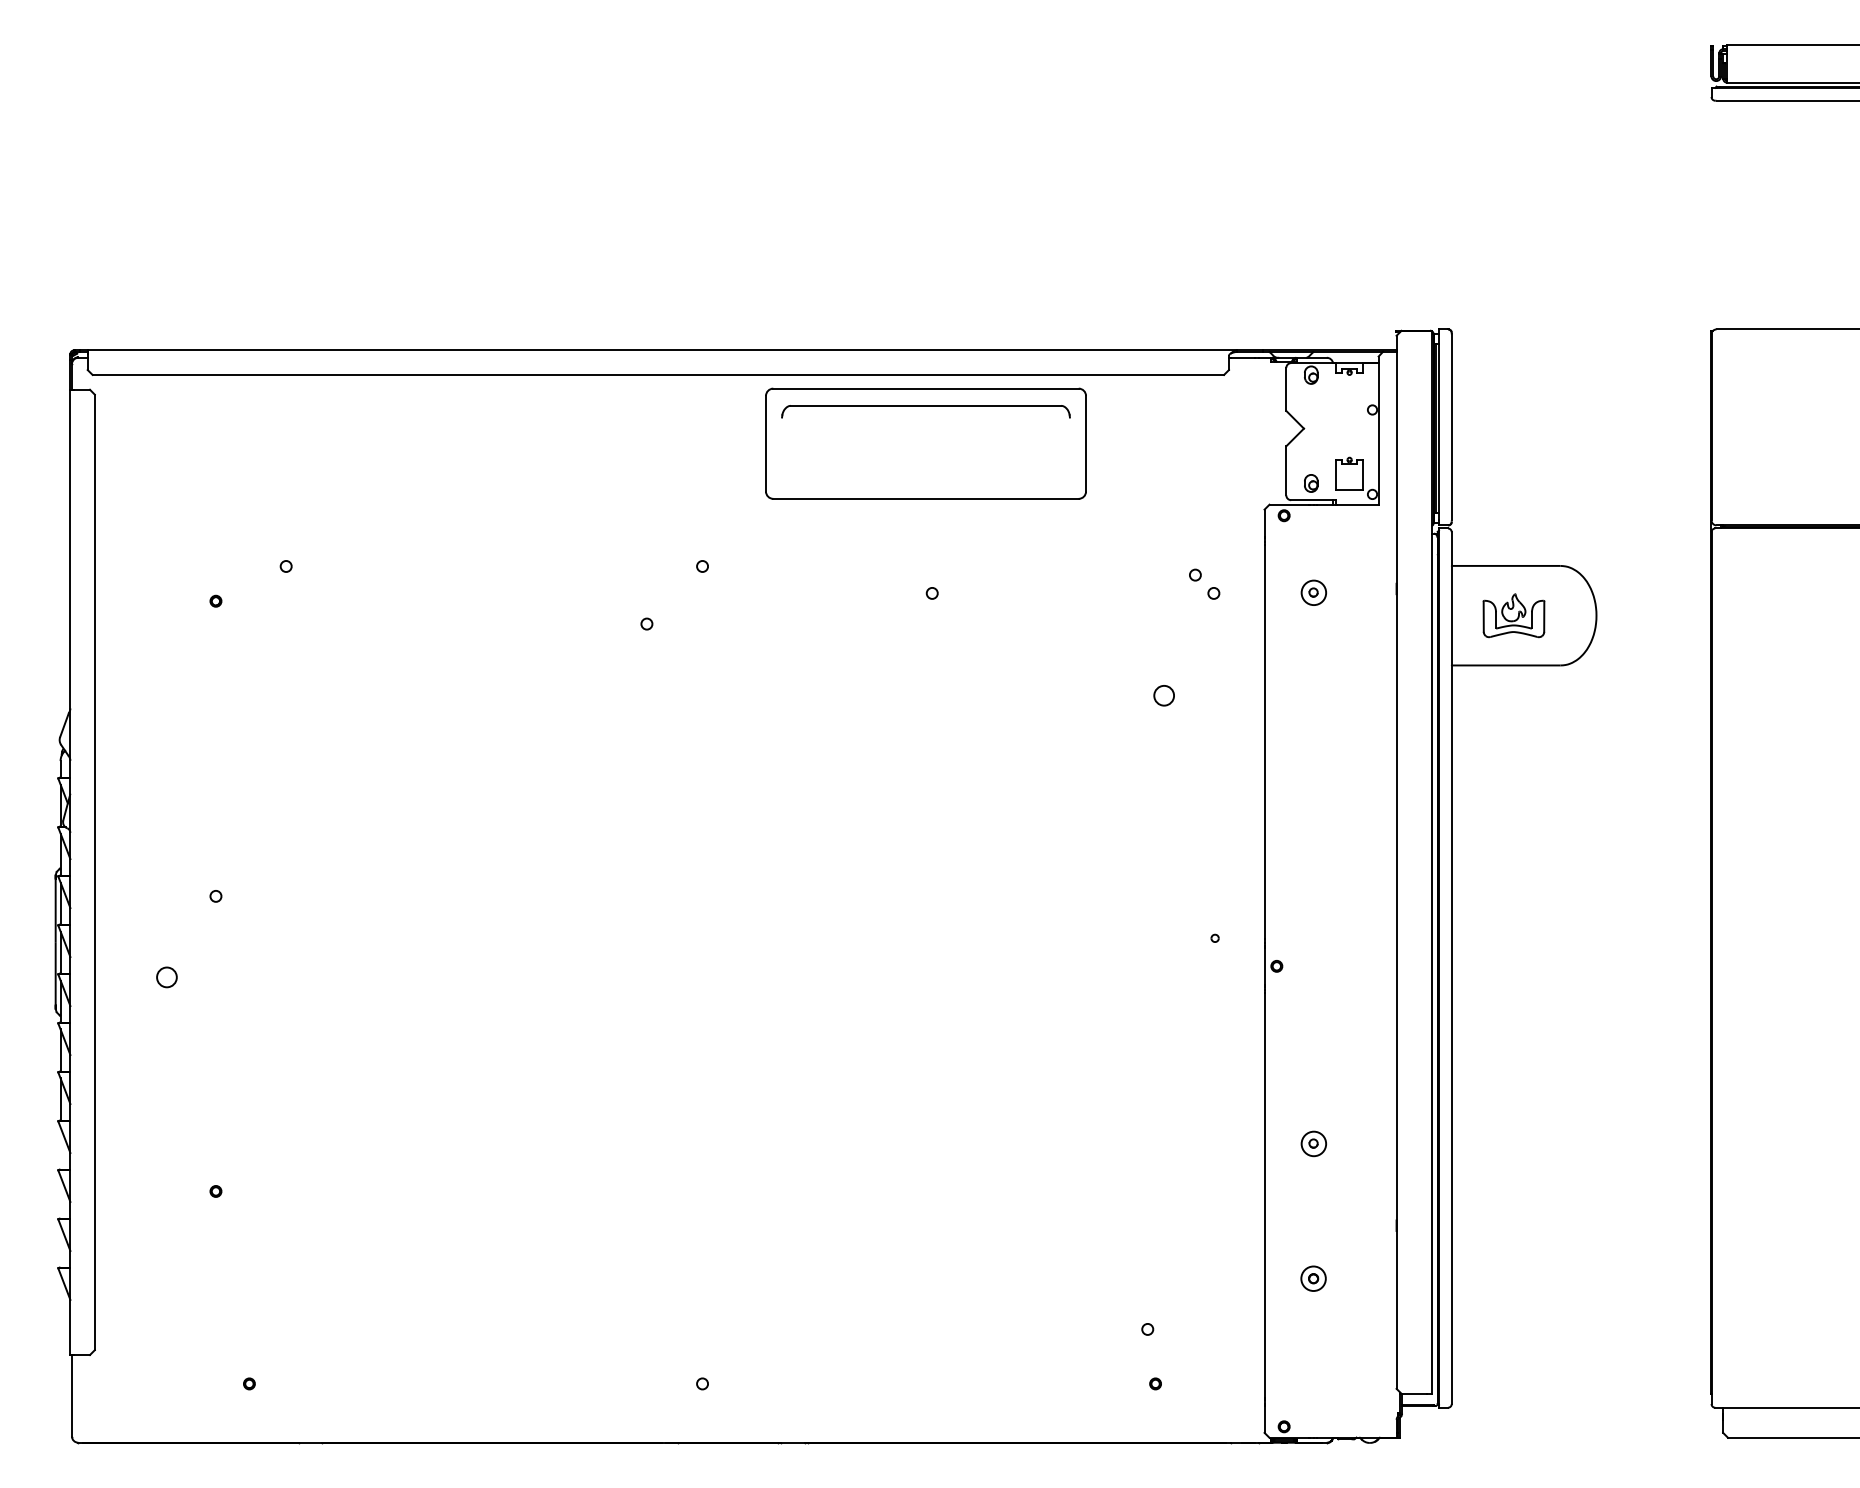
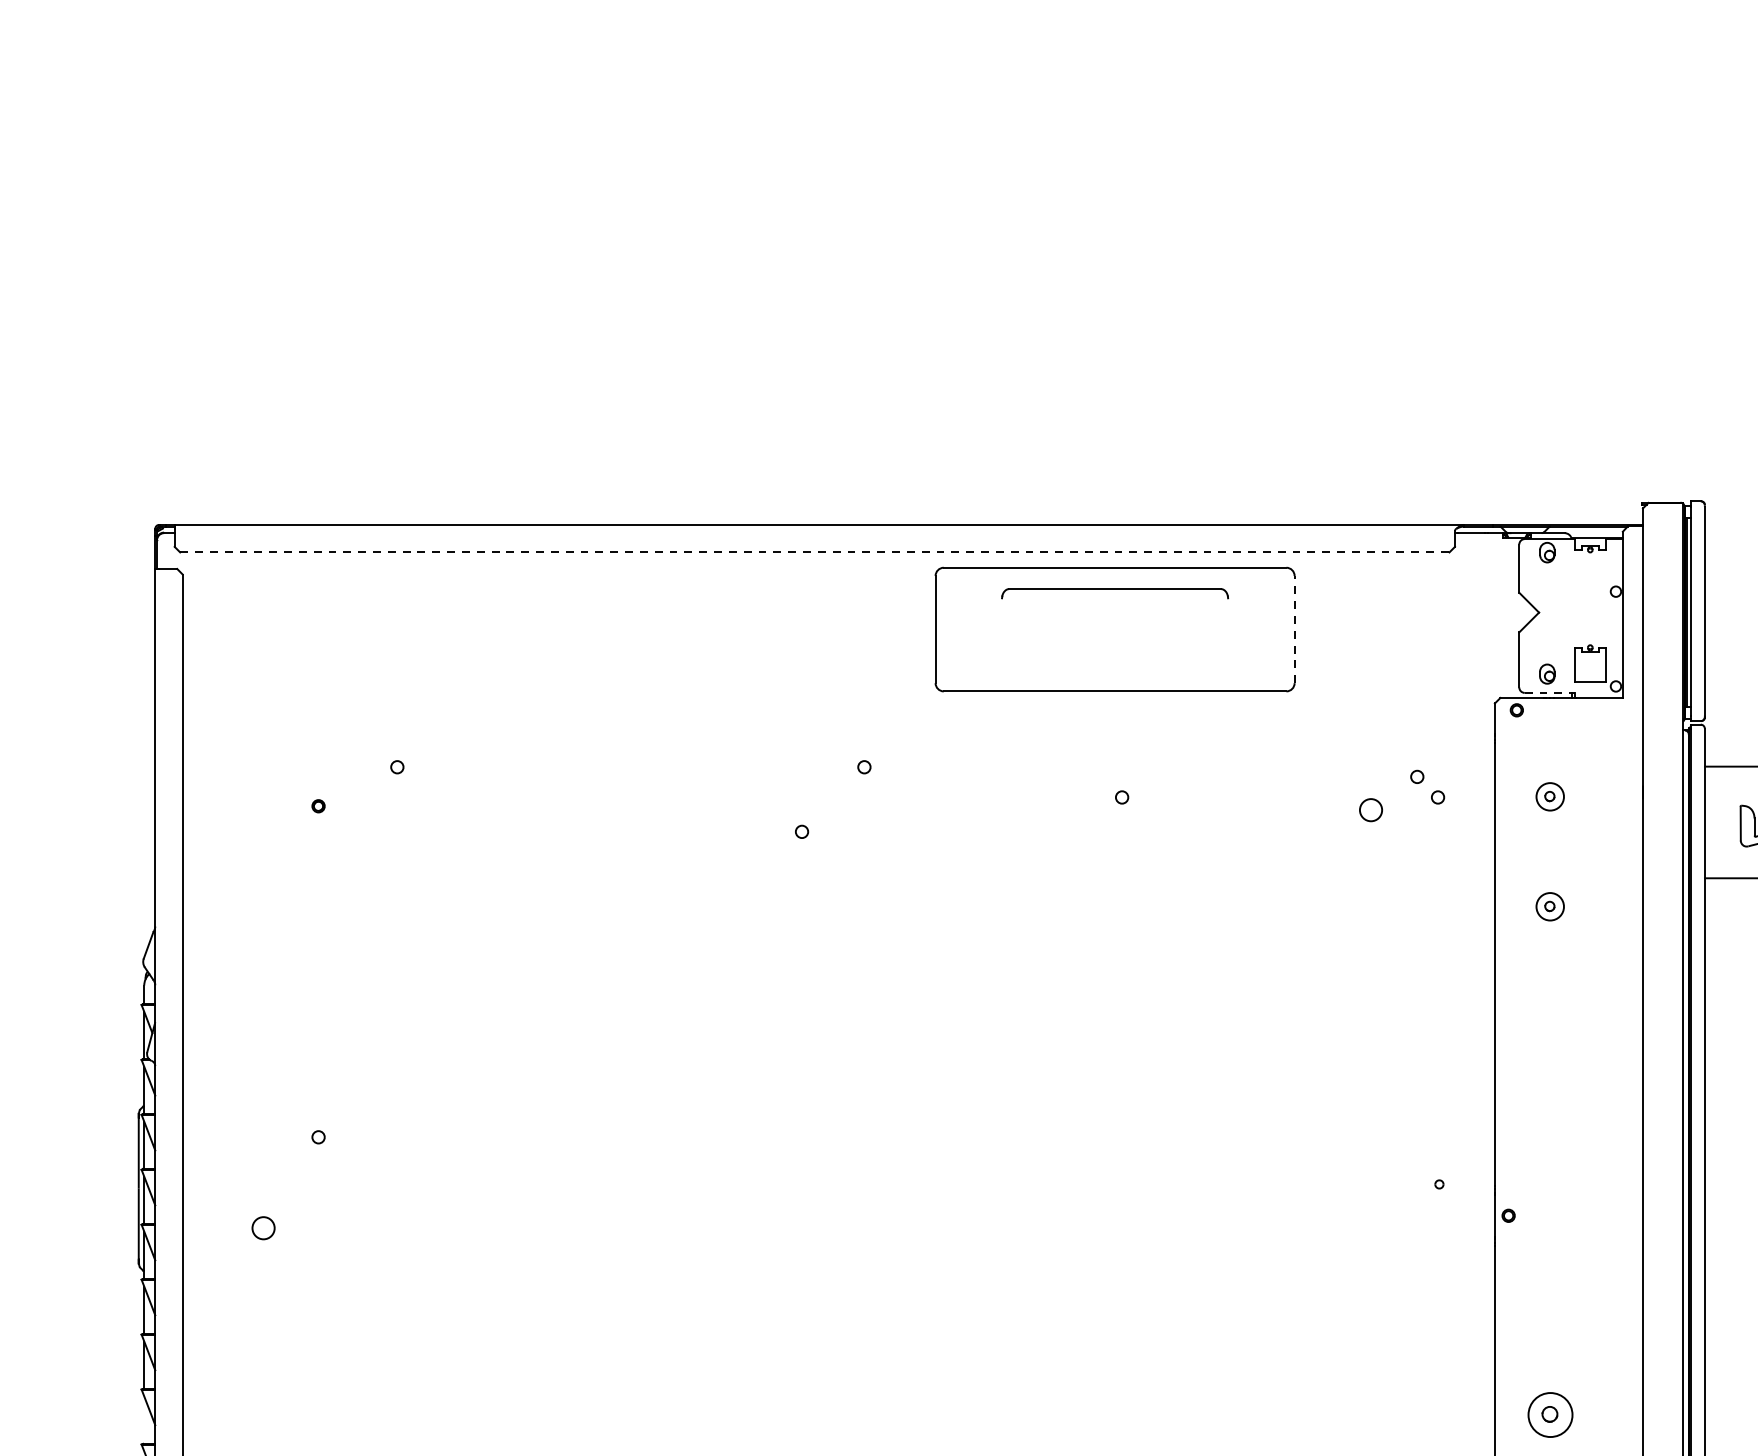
line: (658, 374) -> (815, 551), solid -> dashed
part: (925, 411) -> (1114, 593), size x0.7
line: (1086, 443) -> (1295, 629), solid -> dashed
line: (1314, 500) -> (1550, 693), solid -> dashed
part: (1313, 690) -> (1549, 906), added
circle: (1163, 695) -> (1370, 809), moved
part: (1313, 1143) -> (1549, 1414), size x1.6

